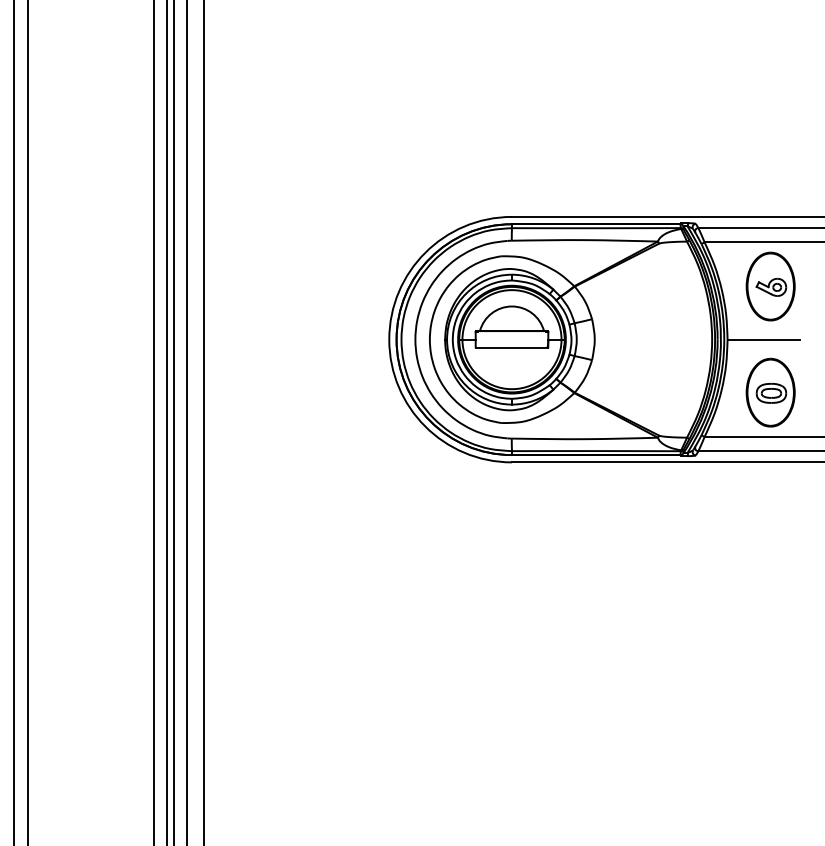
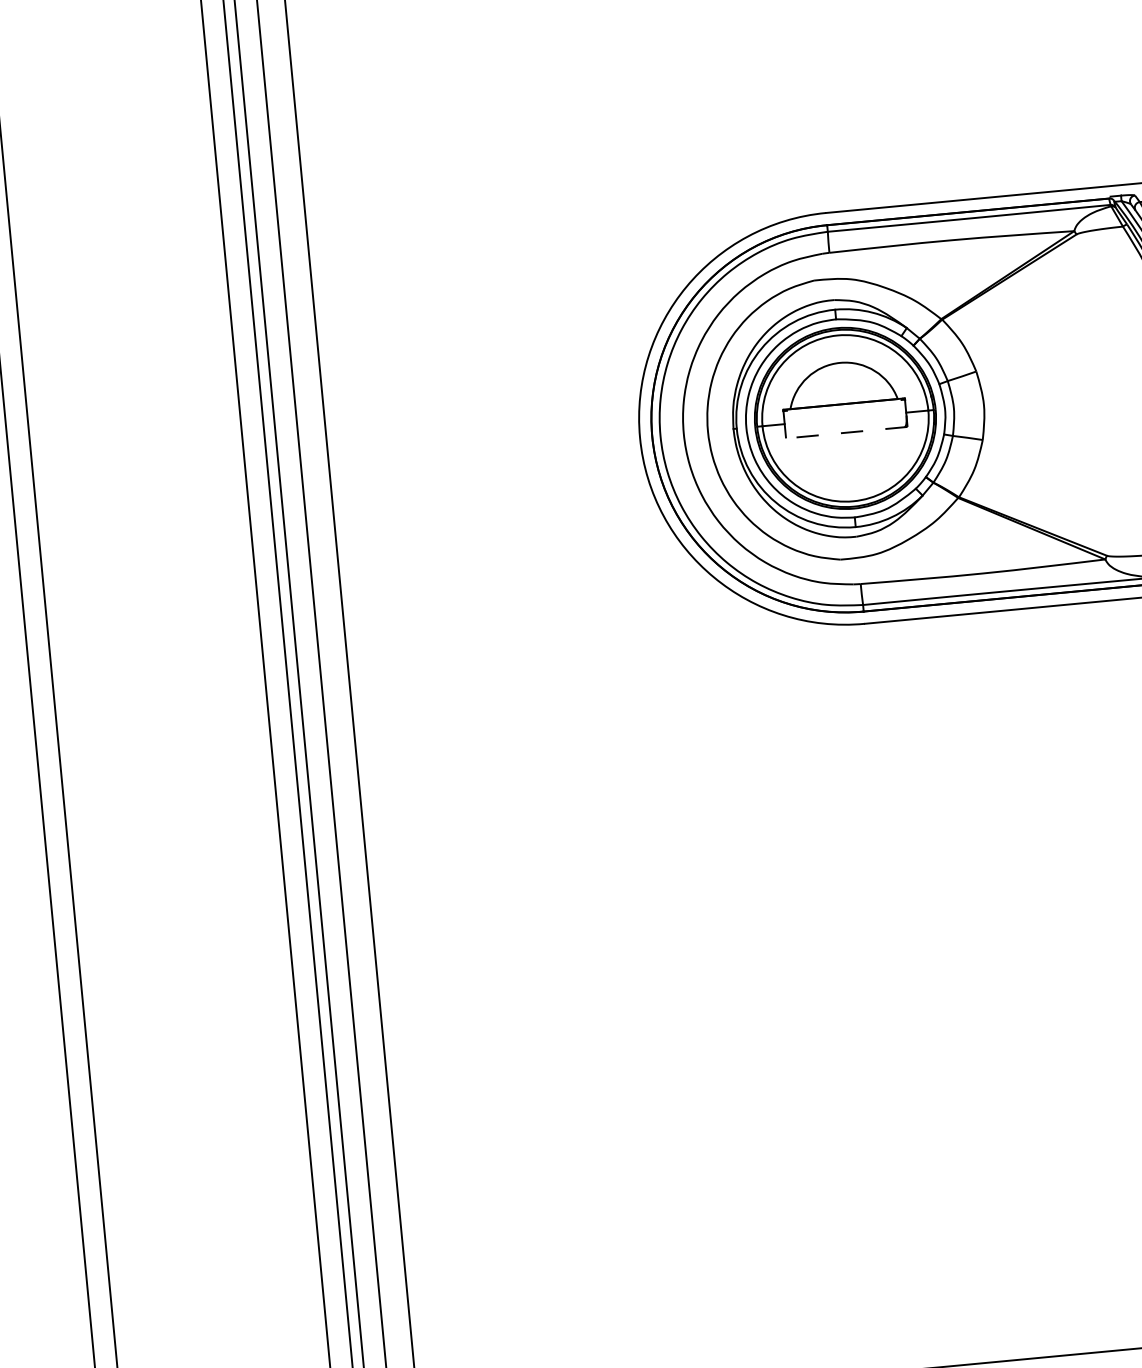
line: (511, 348) -> (846, 433), solid -> dashed

